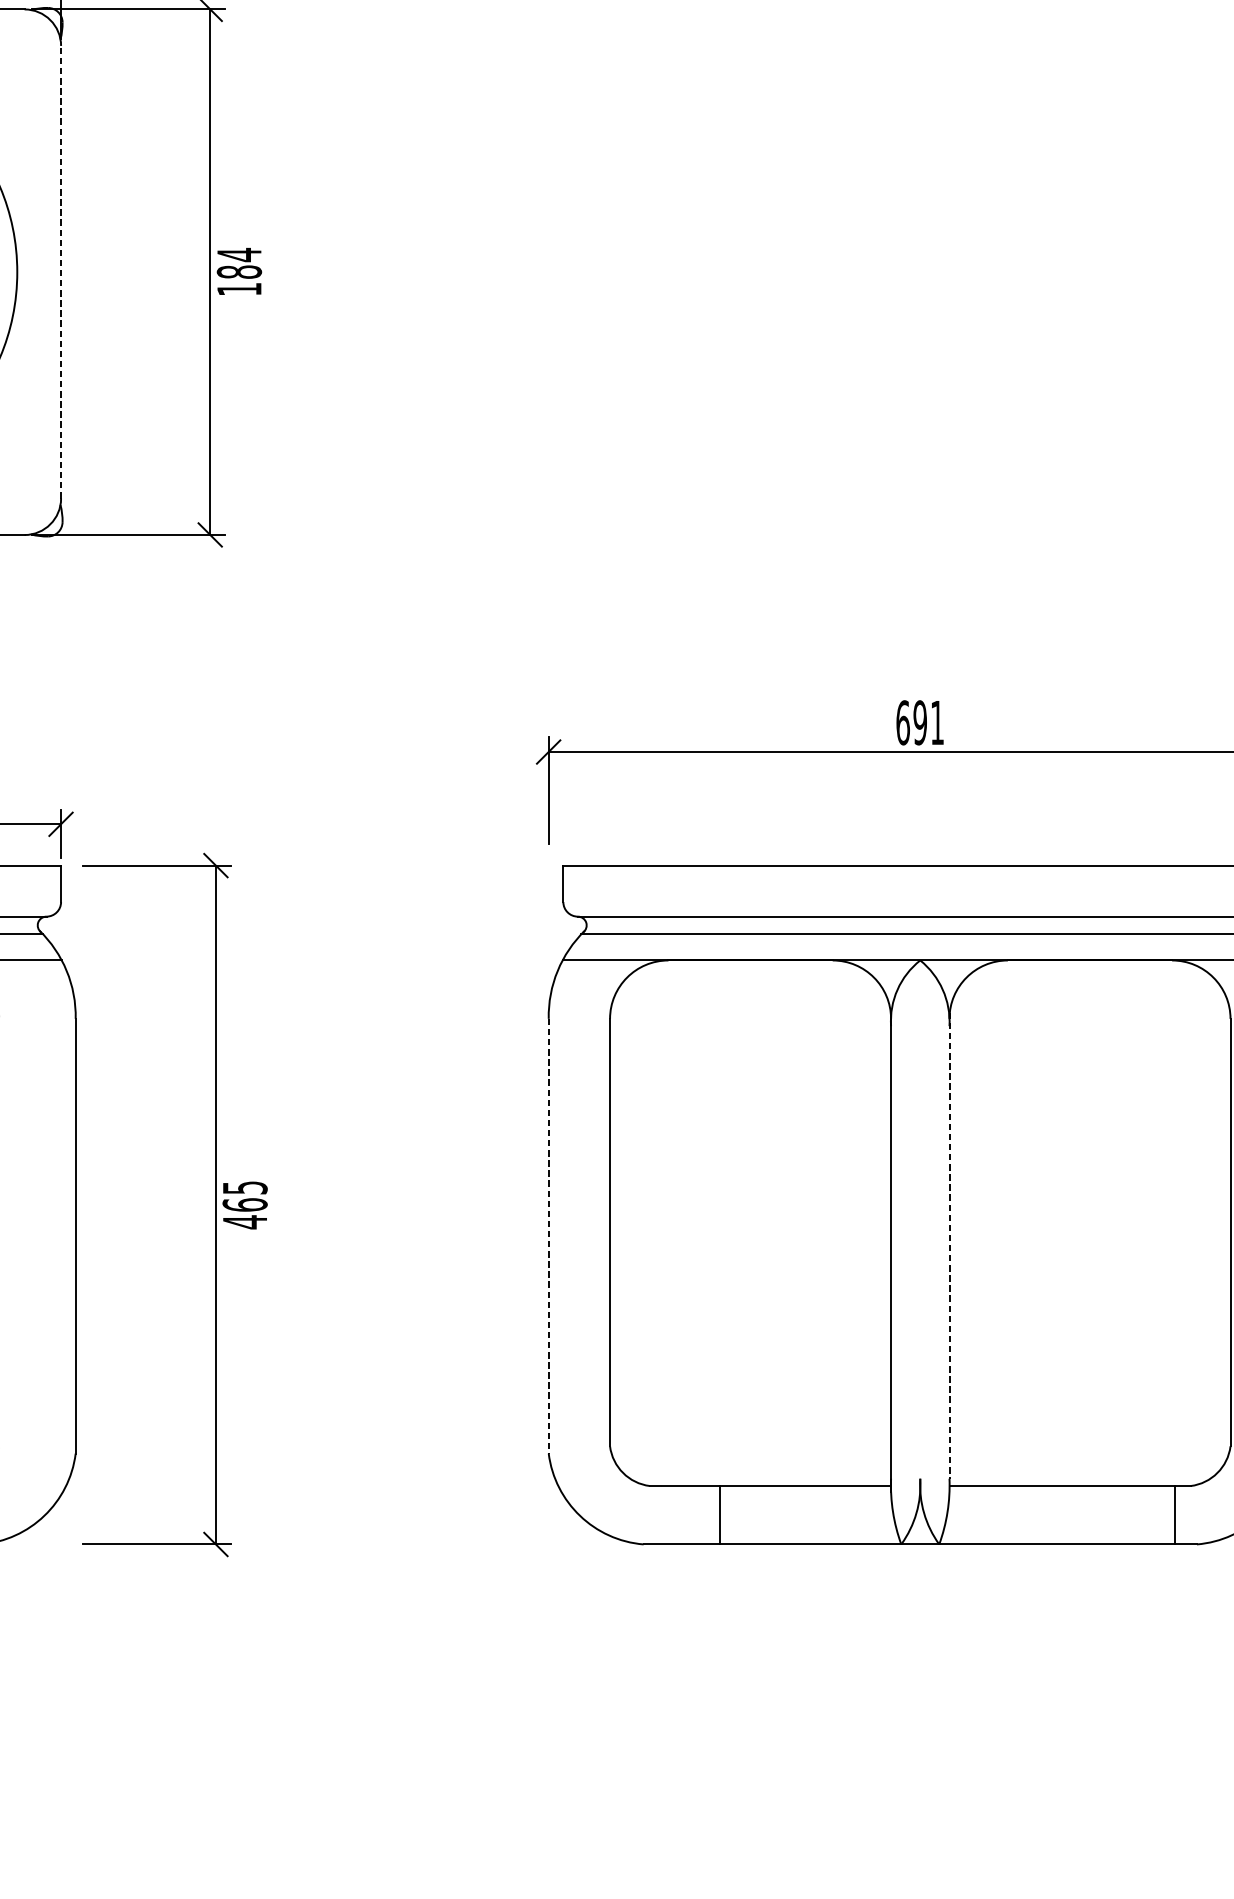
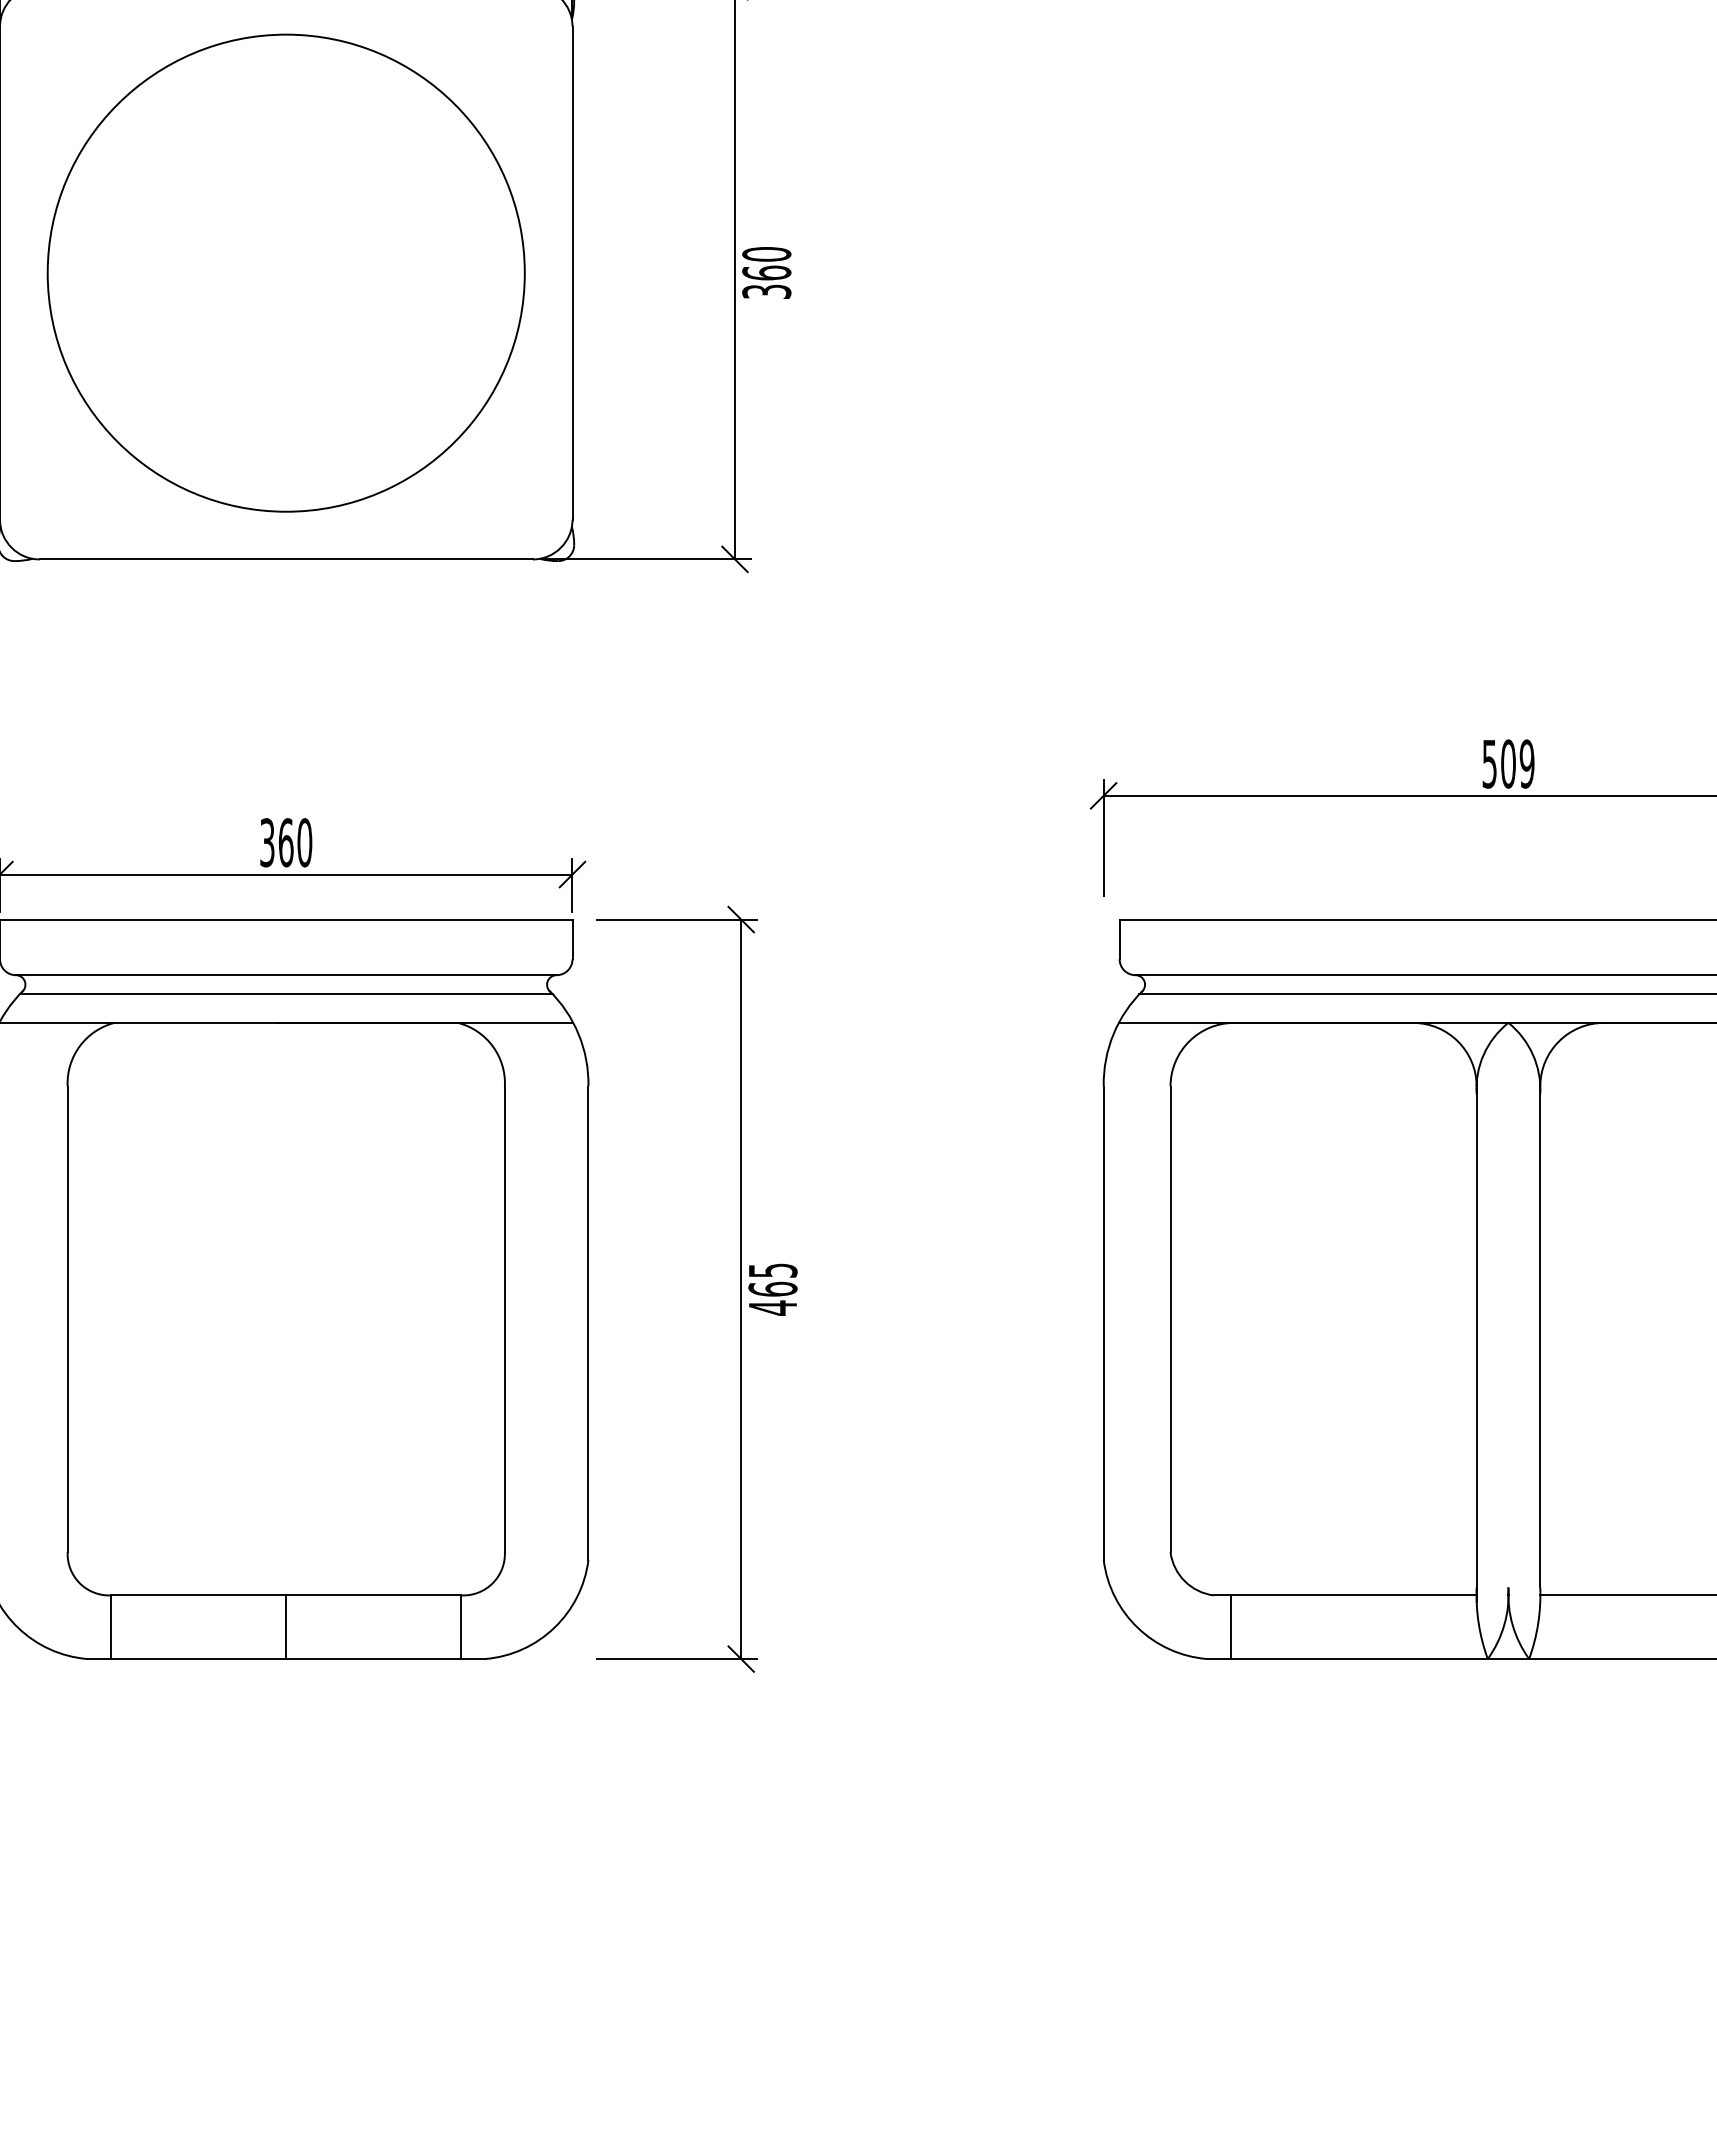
text: (239, 271) -> (766, 272), 184 -> 360
line: (61, 272) -> (572, 273), dashed -> solid
text: (920, 722) -> (1508, 763), 691 -> 509
line: (548, 1236) -> (1103, 1323), dashed -> solid
line: (949, 1245) -> (1540, 1333), dashed -> solid
line: (719, 1515) -> (1230, 1627), moved

